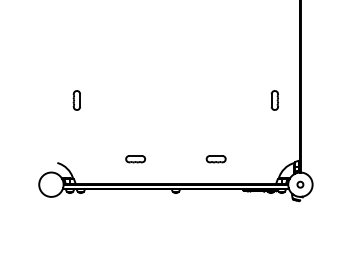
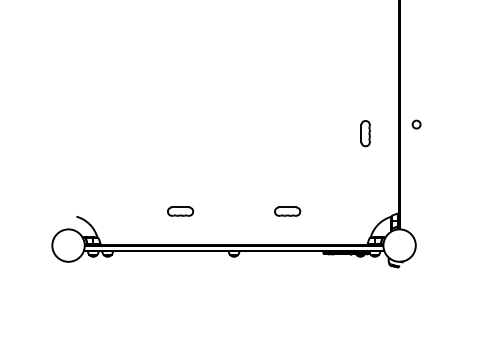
part: (76, 100) -> (102, 133), removed
circle: (300, 184) -> (416, 124), moved

